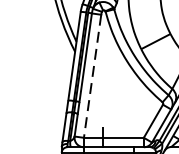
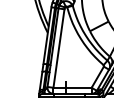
line: (91, 76) -> (58, 48), dashed -> solid

